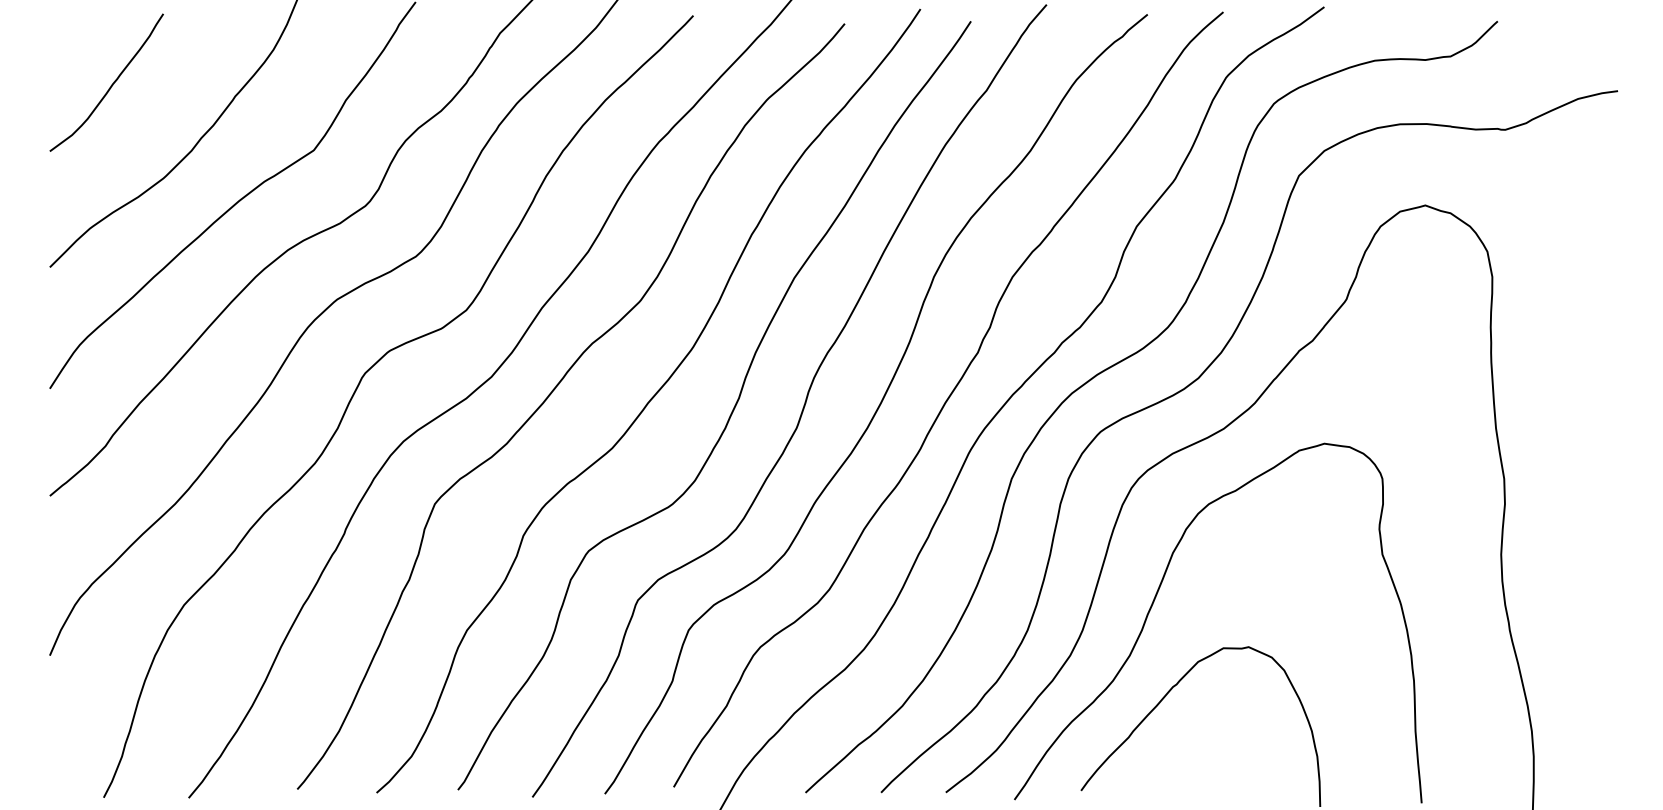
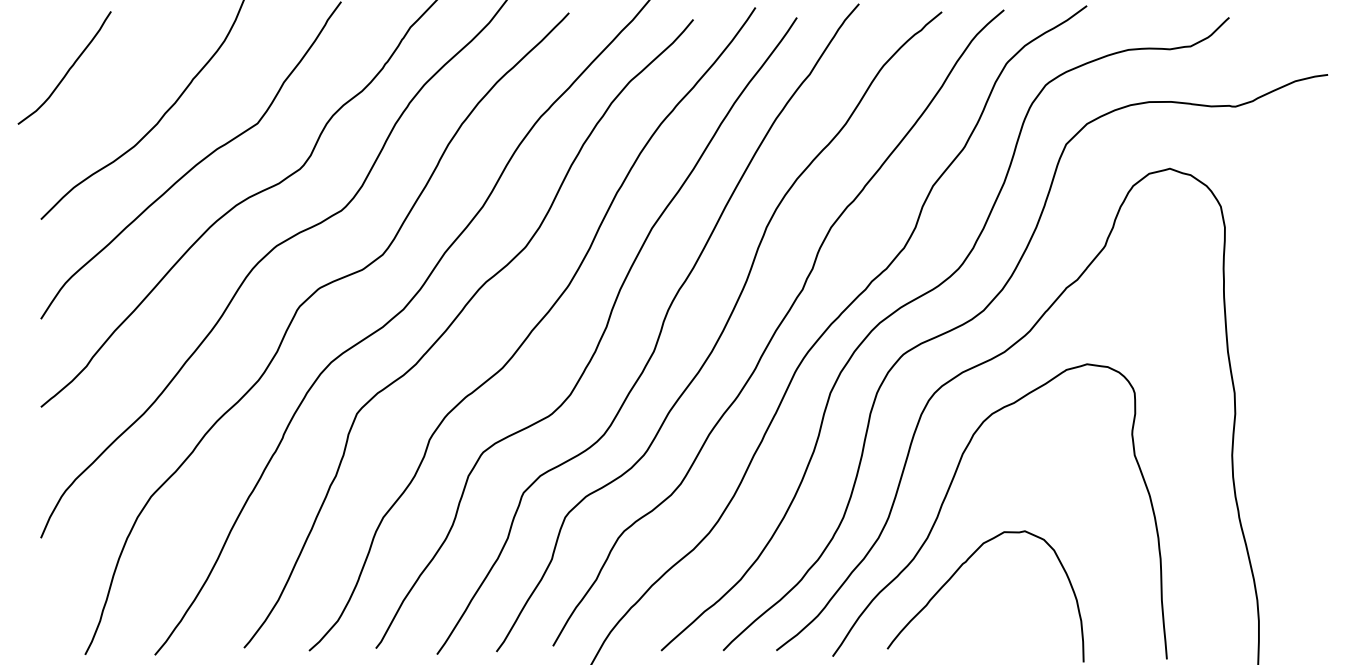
curve: (110, 85) -> (67, 70), moved

